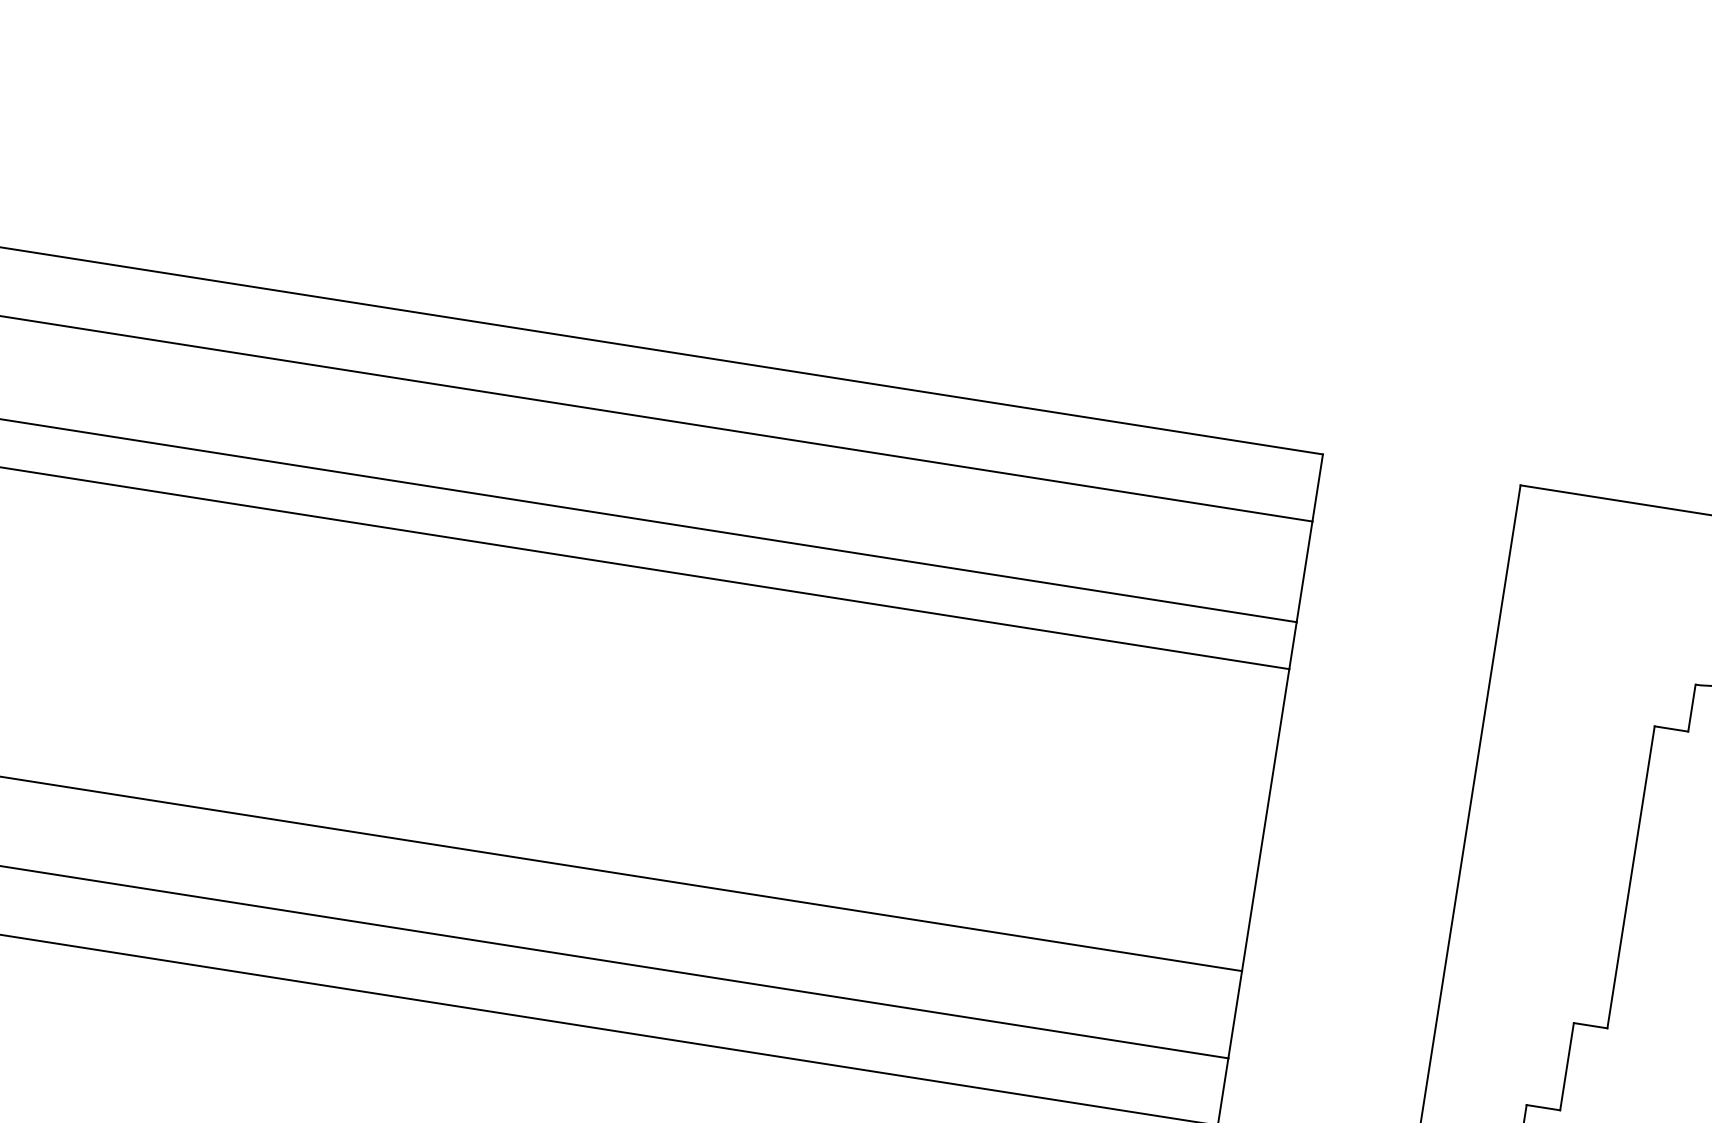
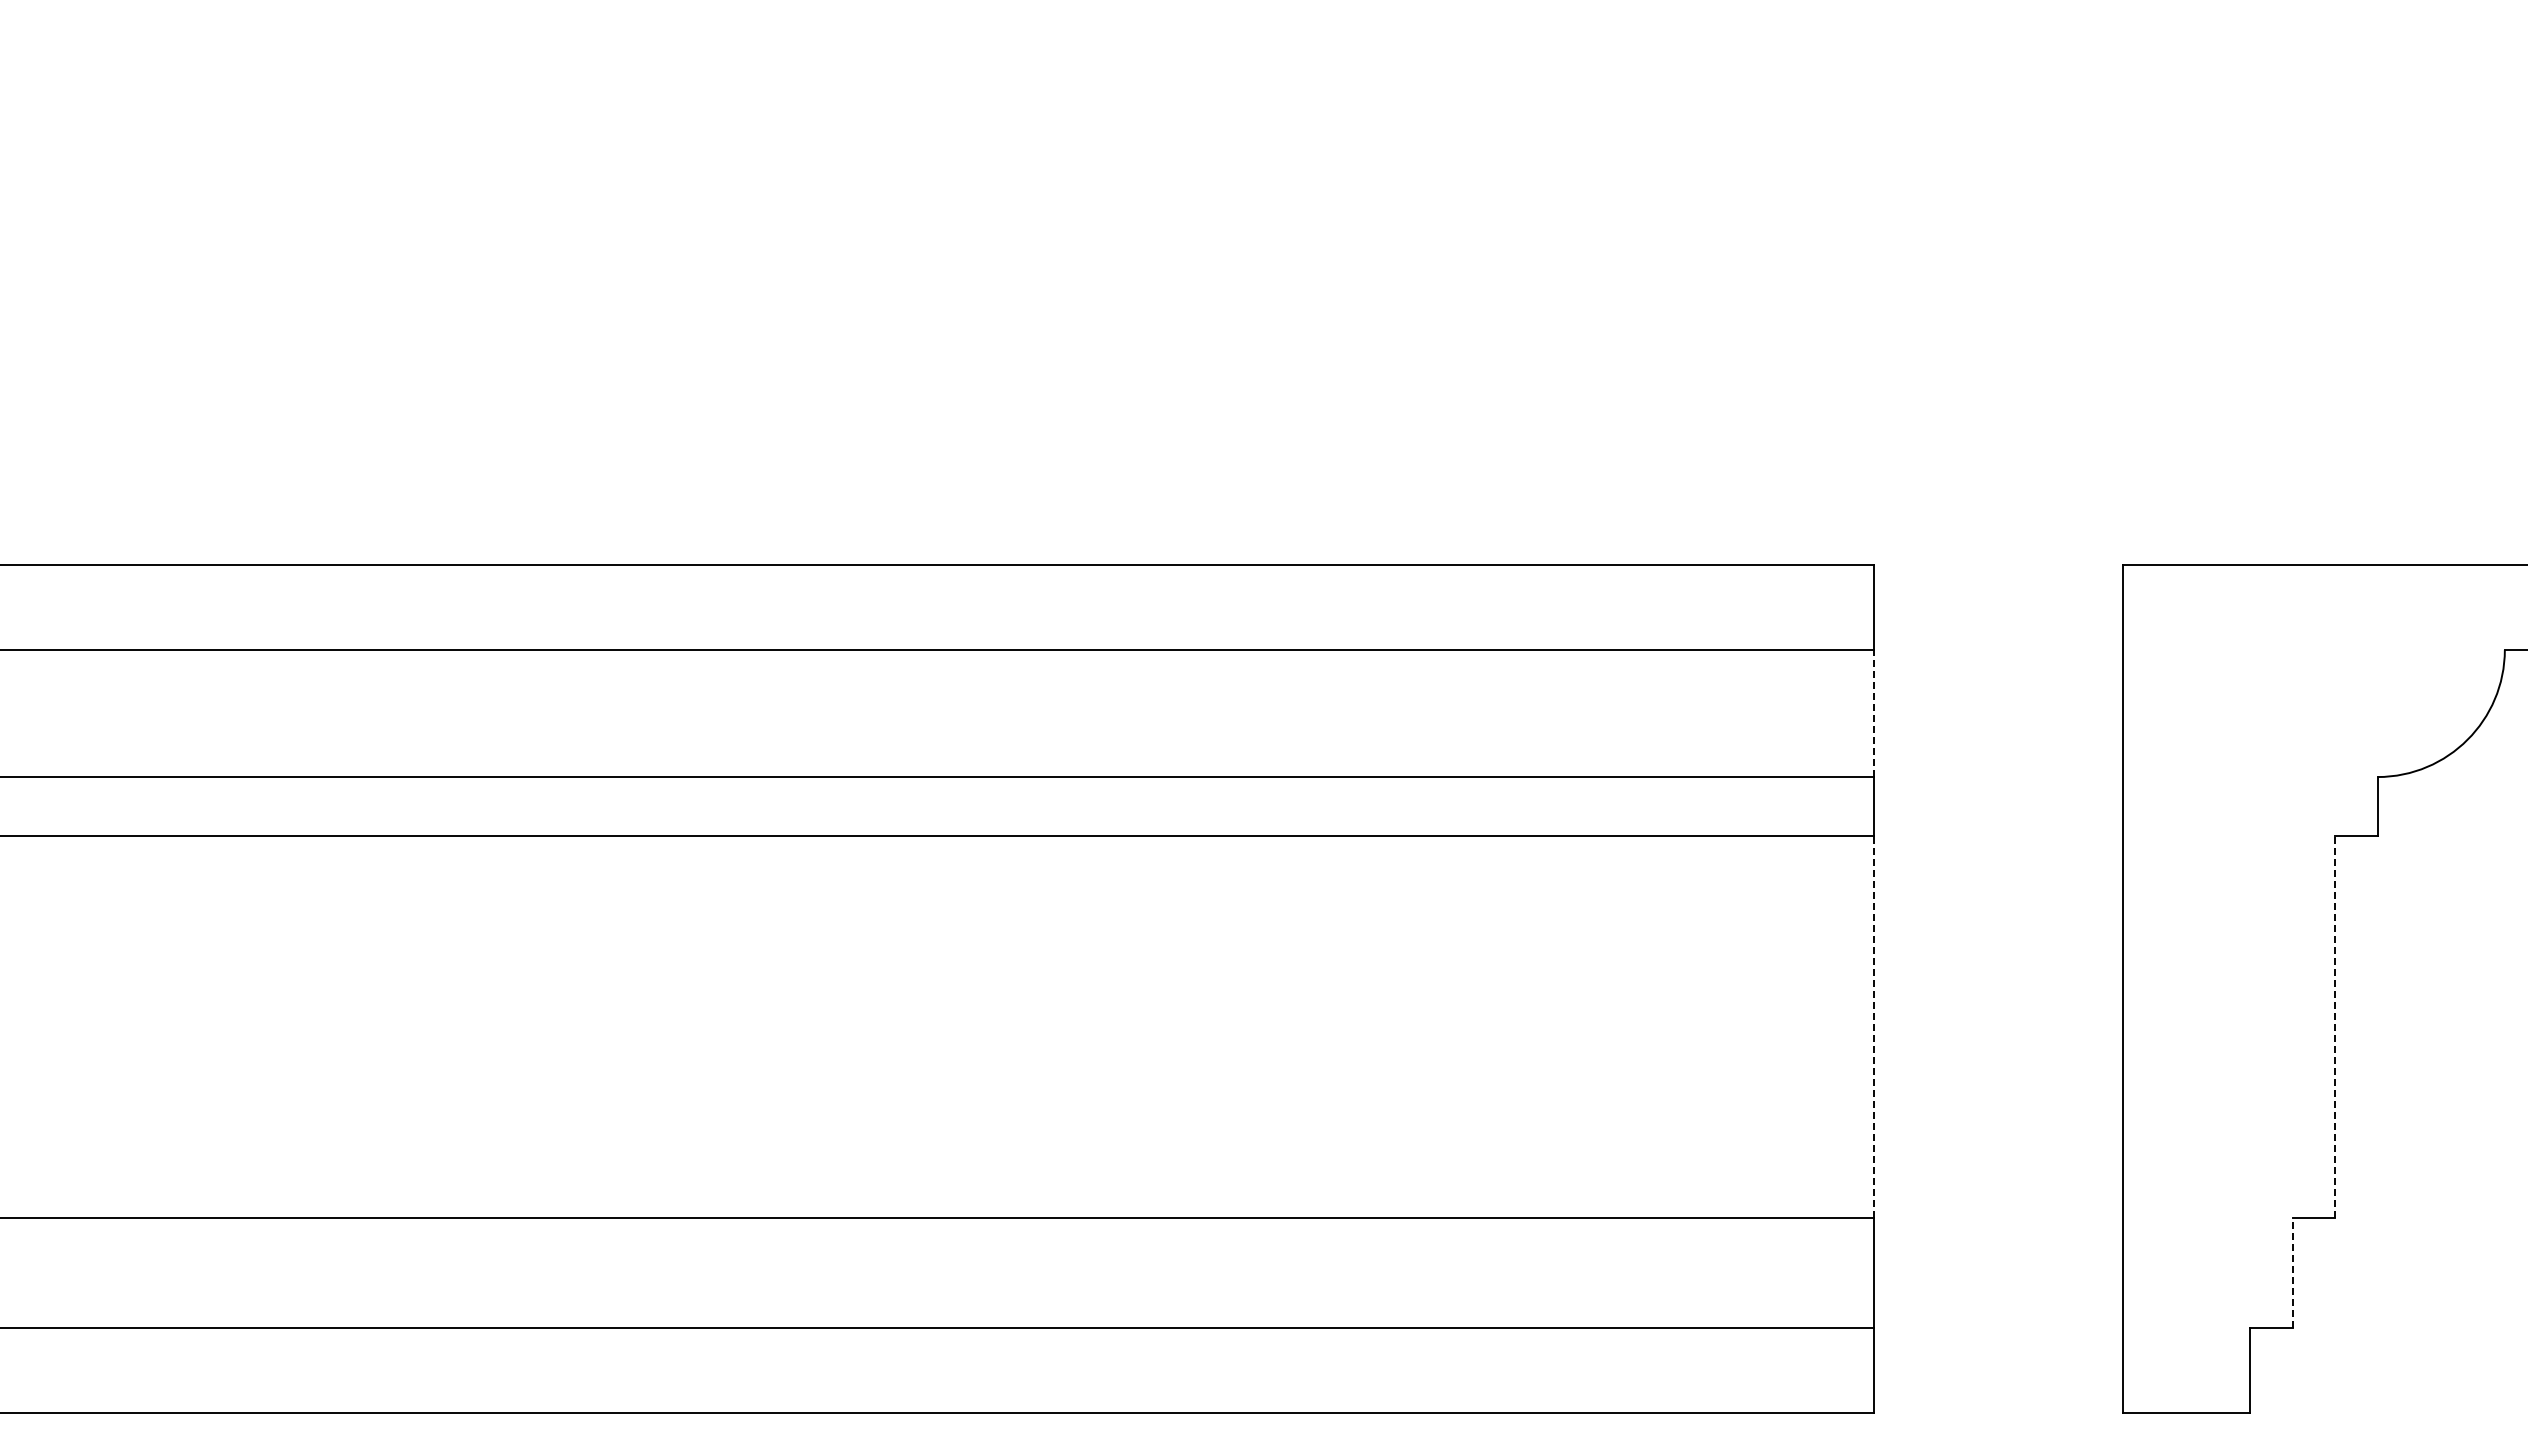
line: (1304, 571) -> (1873, 713), solid -> dashed
line: (1265, 820) -> (1873, 1027), solid -> dashed
line: (1631, 877) -> (2335, 1027), solid -> dashed
line: (1566, 1066) -> (2292, 1272), solid -> dashed

